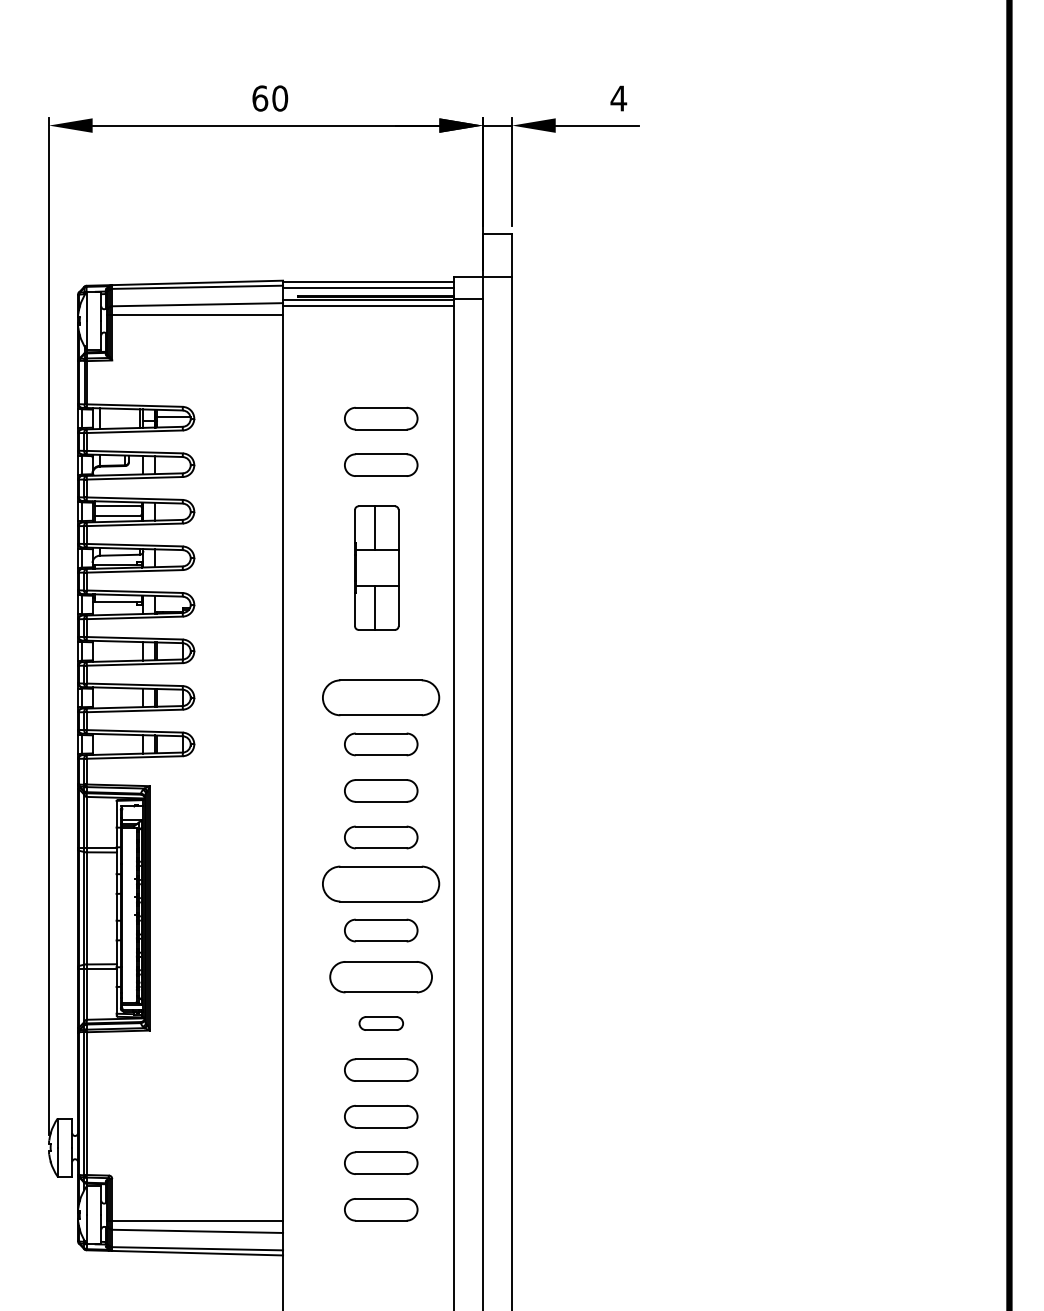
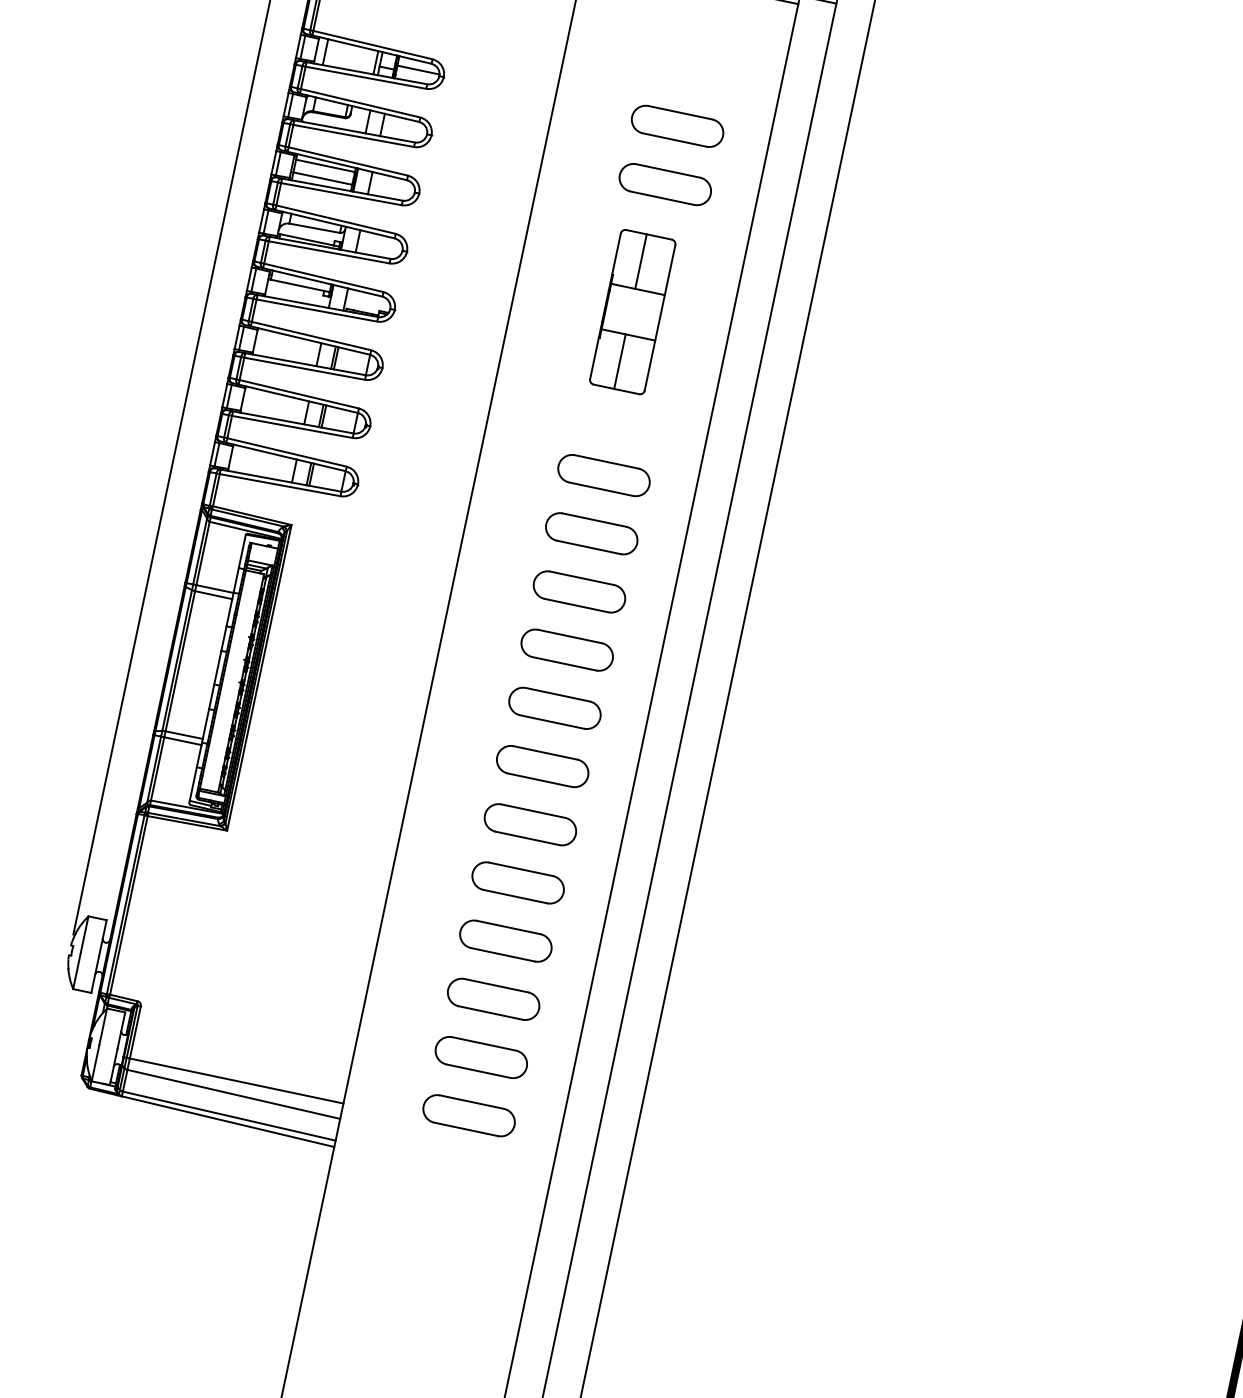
part: (381, 697) -> (604, 475), size x0.62
part: (381, 883) -> (555, 707), size x0.62
part: (381, 976) -> (530, 824), size x0.71
part: (381, 1023) -> (518, 882), size x1.67

